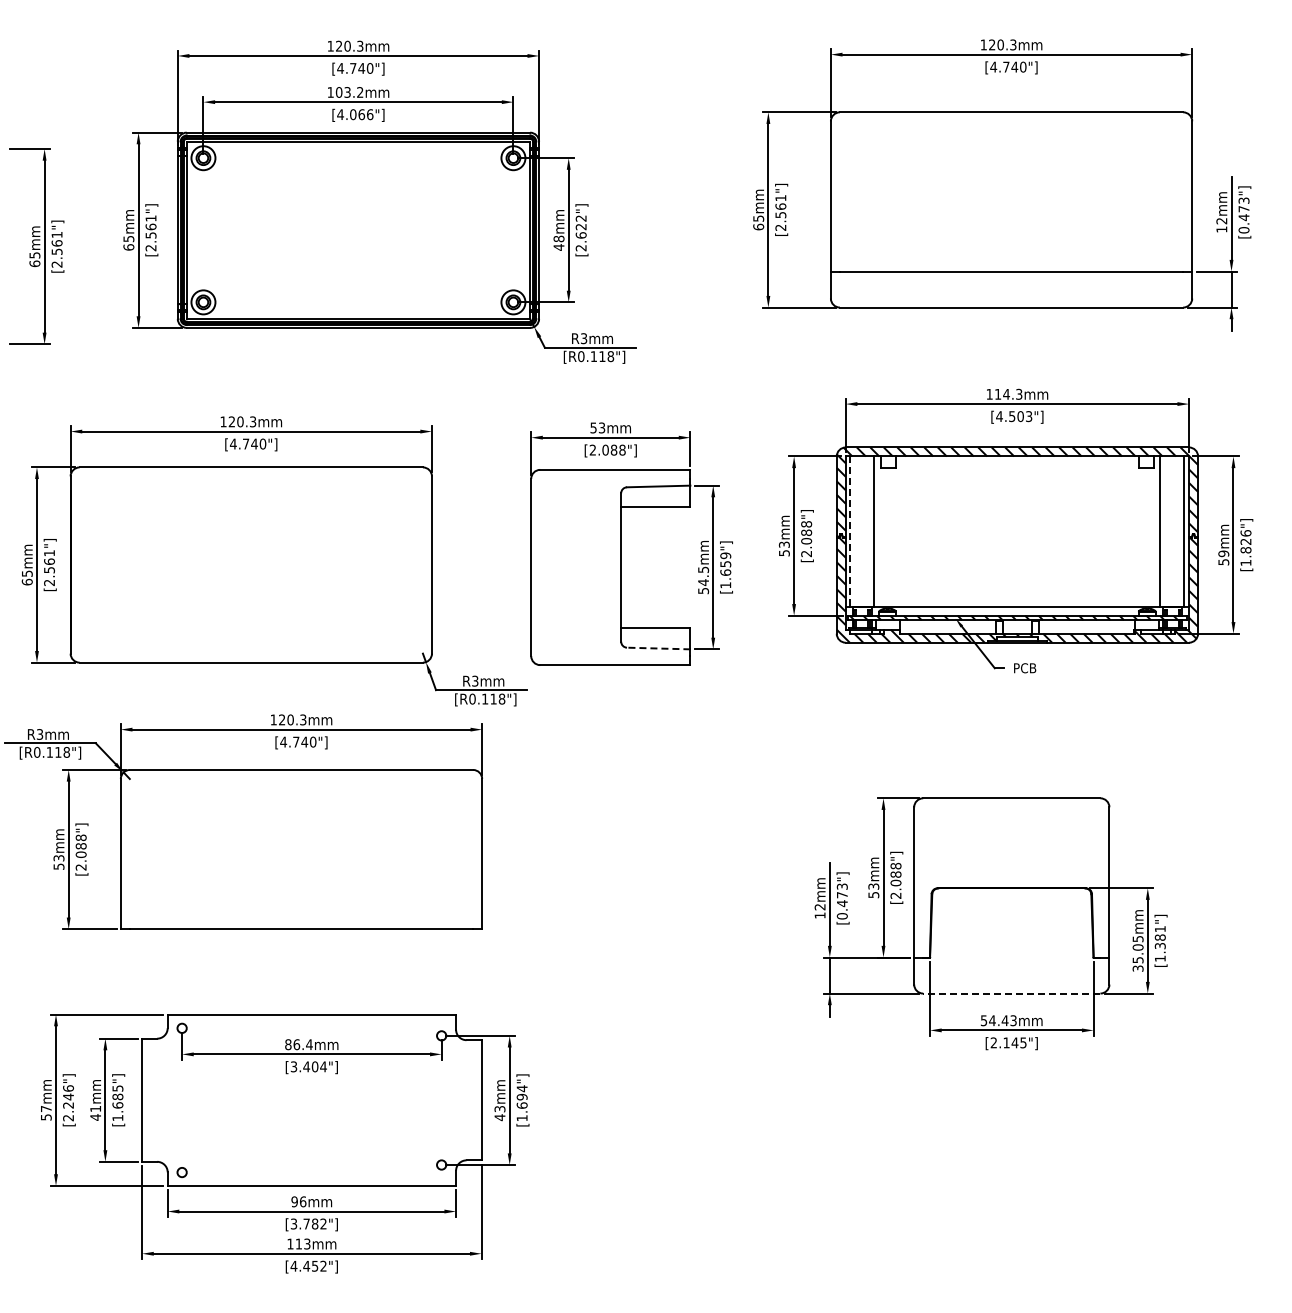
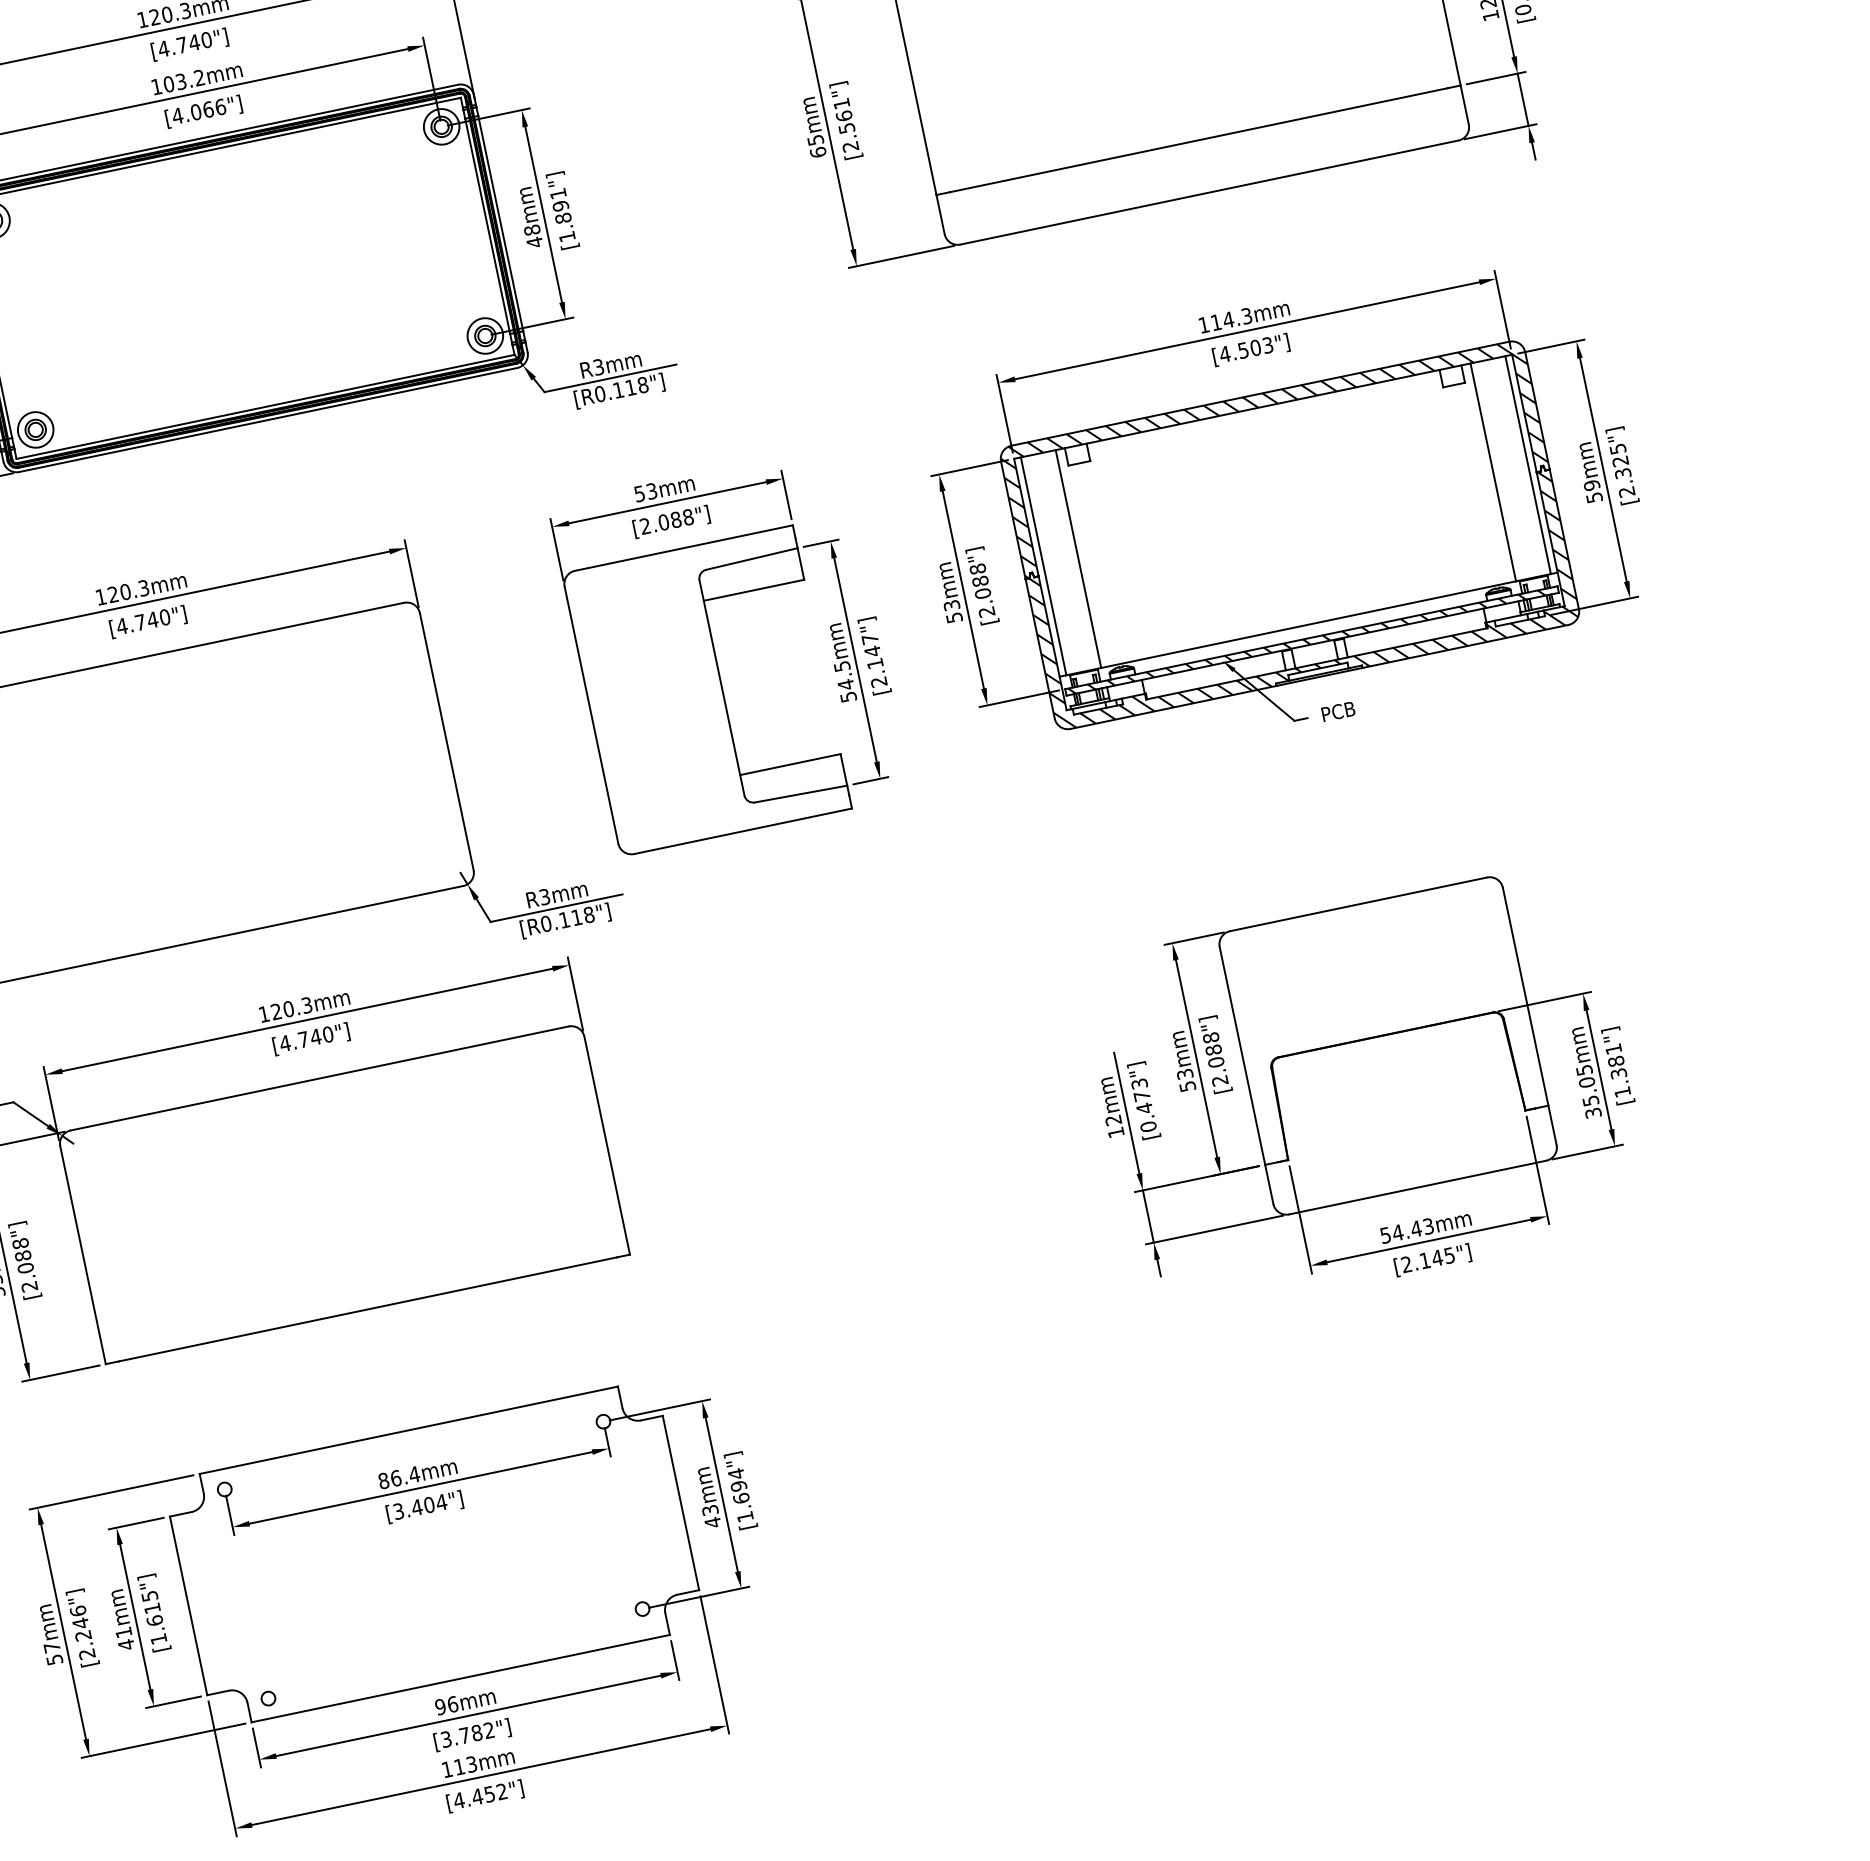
text: (580, 233) -> (561, 215), [2.622"] -> [1.891"]
line: (850, 532) -> (1044, 567), dashed -> solid
text: (1245, 548) -> (1621, 471), [1.826"] -> [2.325"]
text: (725, 570) -> (874, 660), [1.659"] -> [2.147"]
line: (658, 648) -> (800, 794), dashed -> solid
line: (1011, 993) -> (1417, 1187), dashed -> solid
text: (117, 1096) -> (151, 1607), [1.685"] -> [1.615"]

